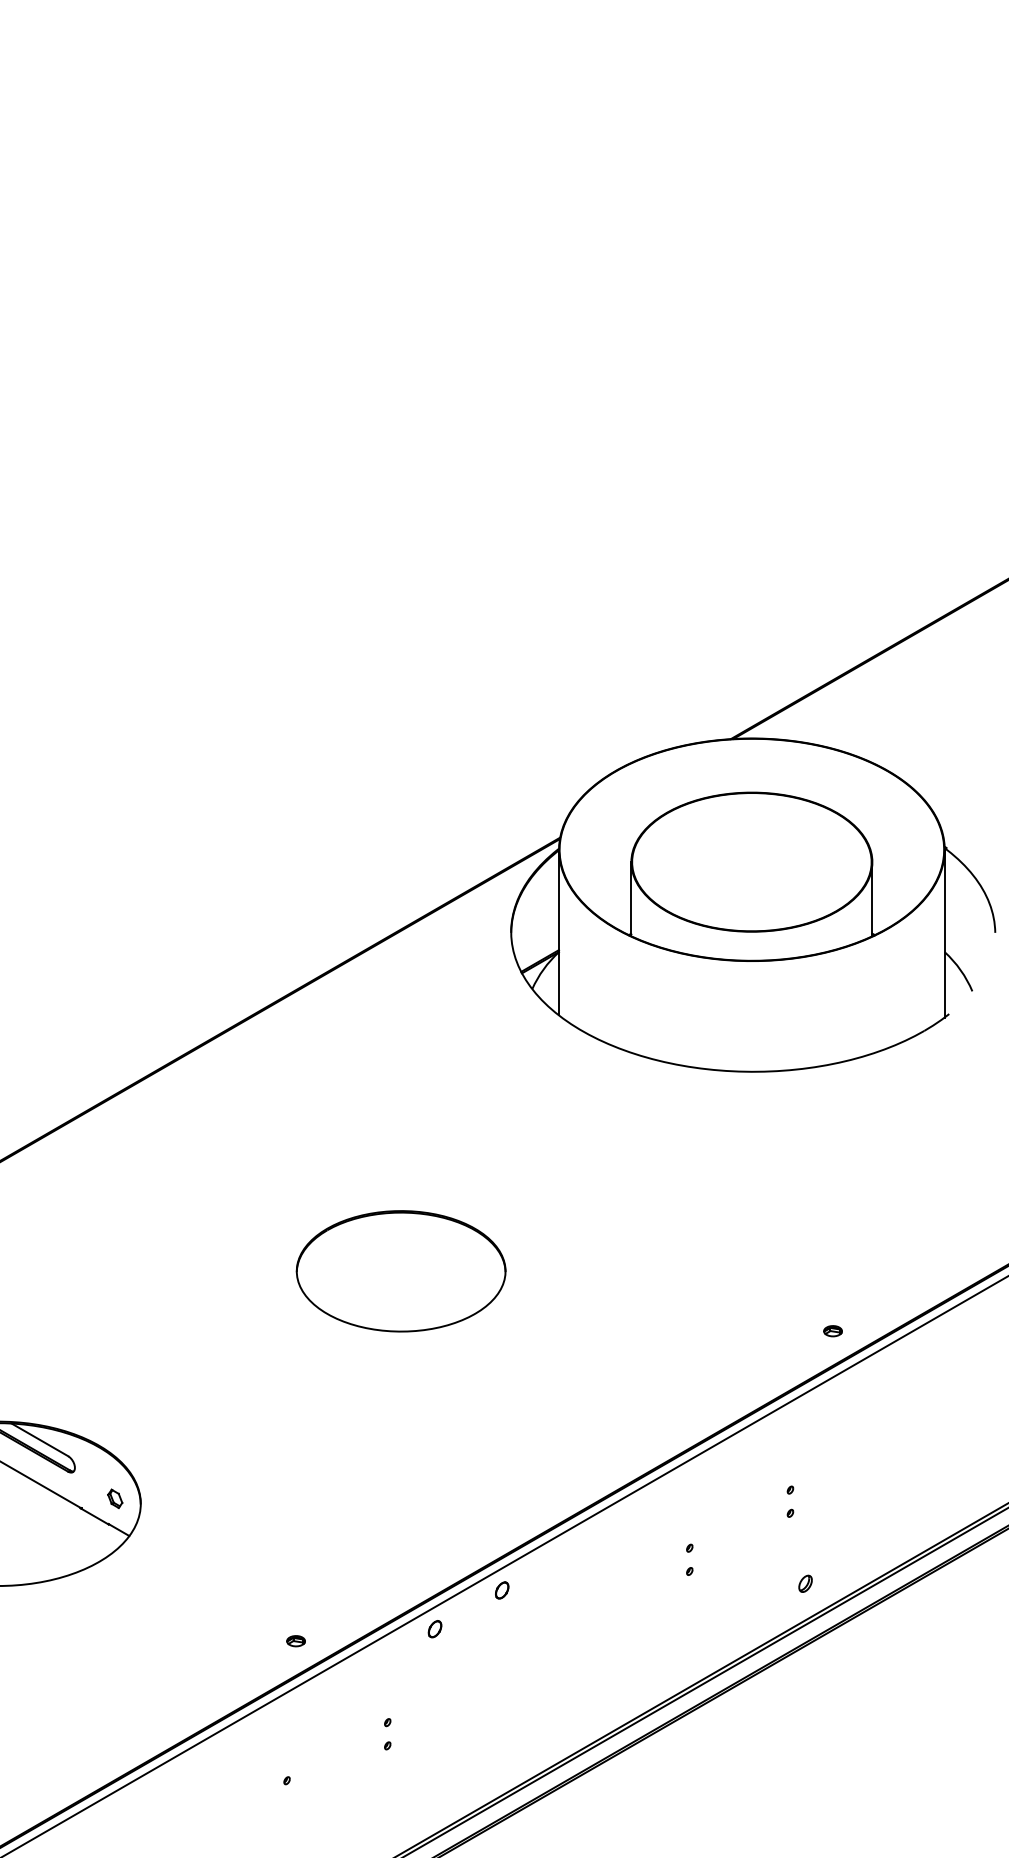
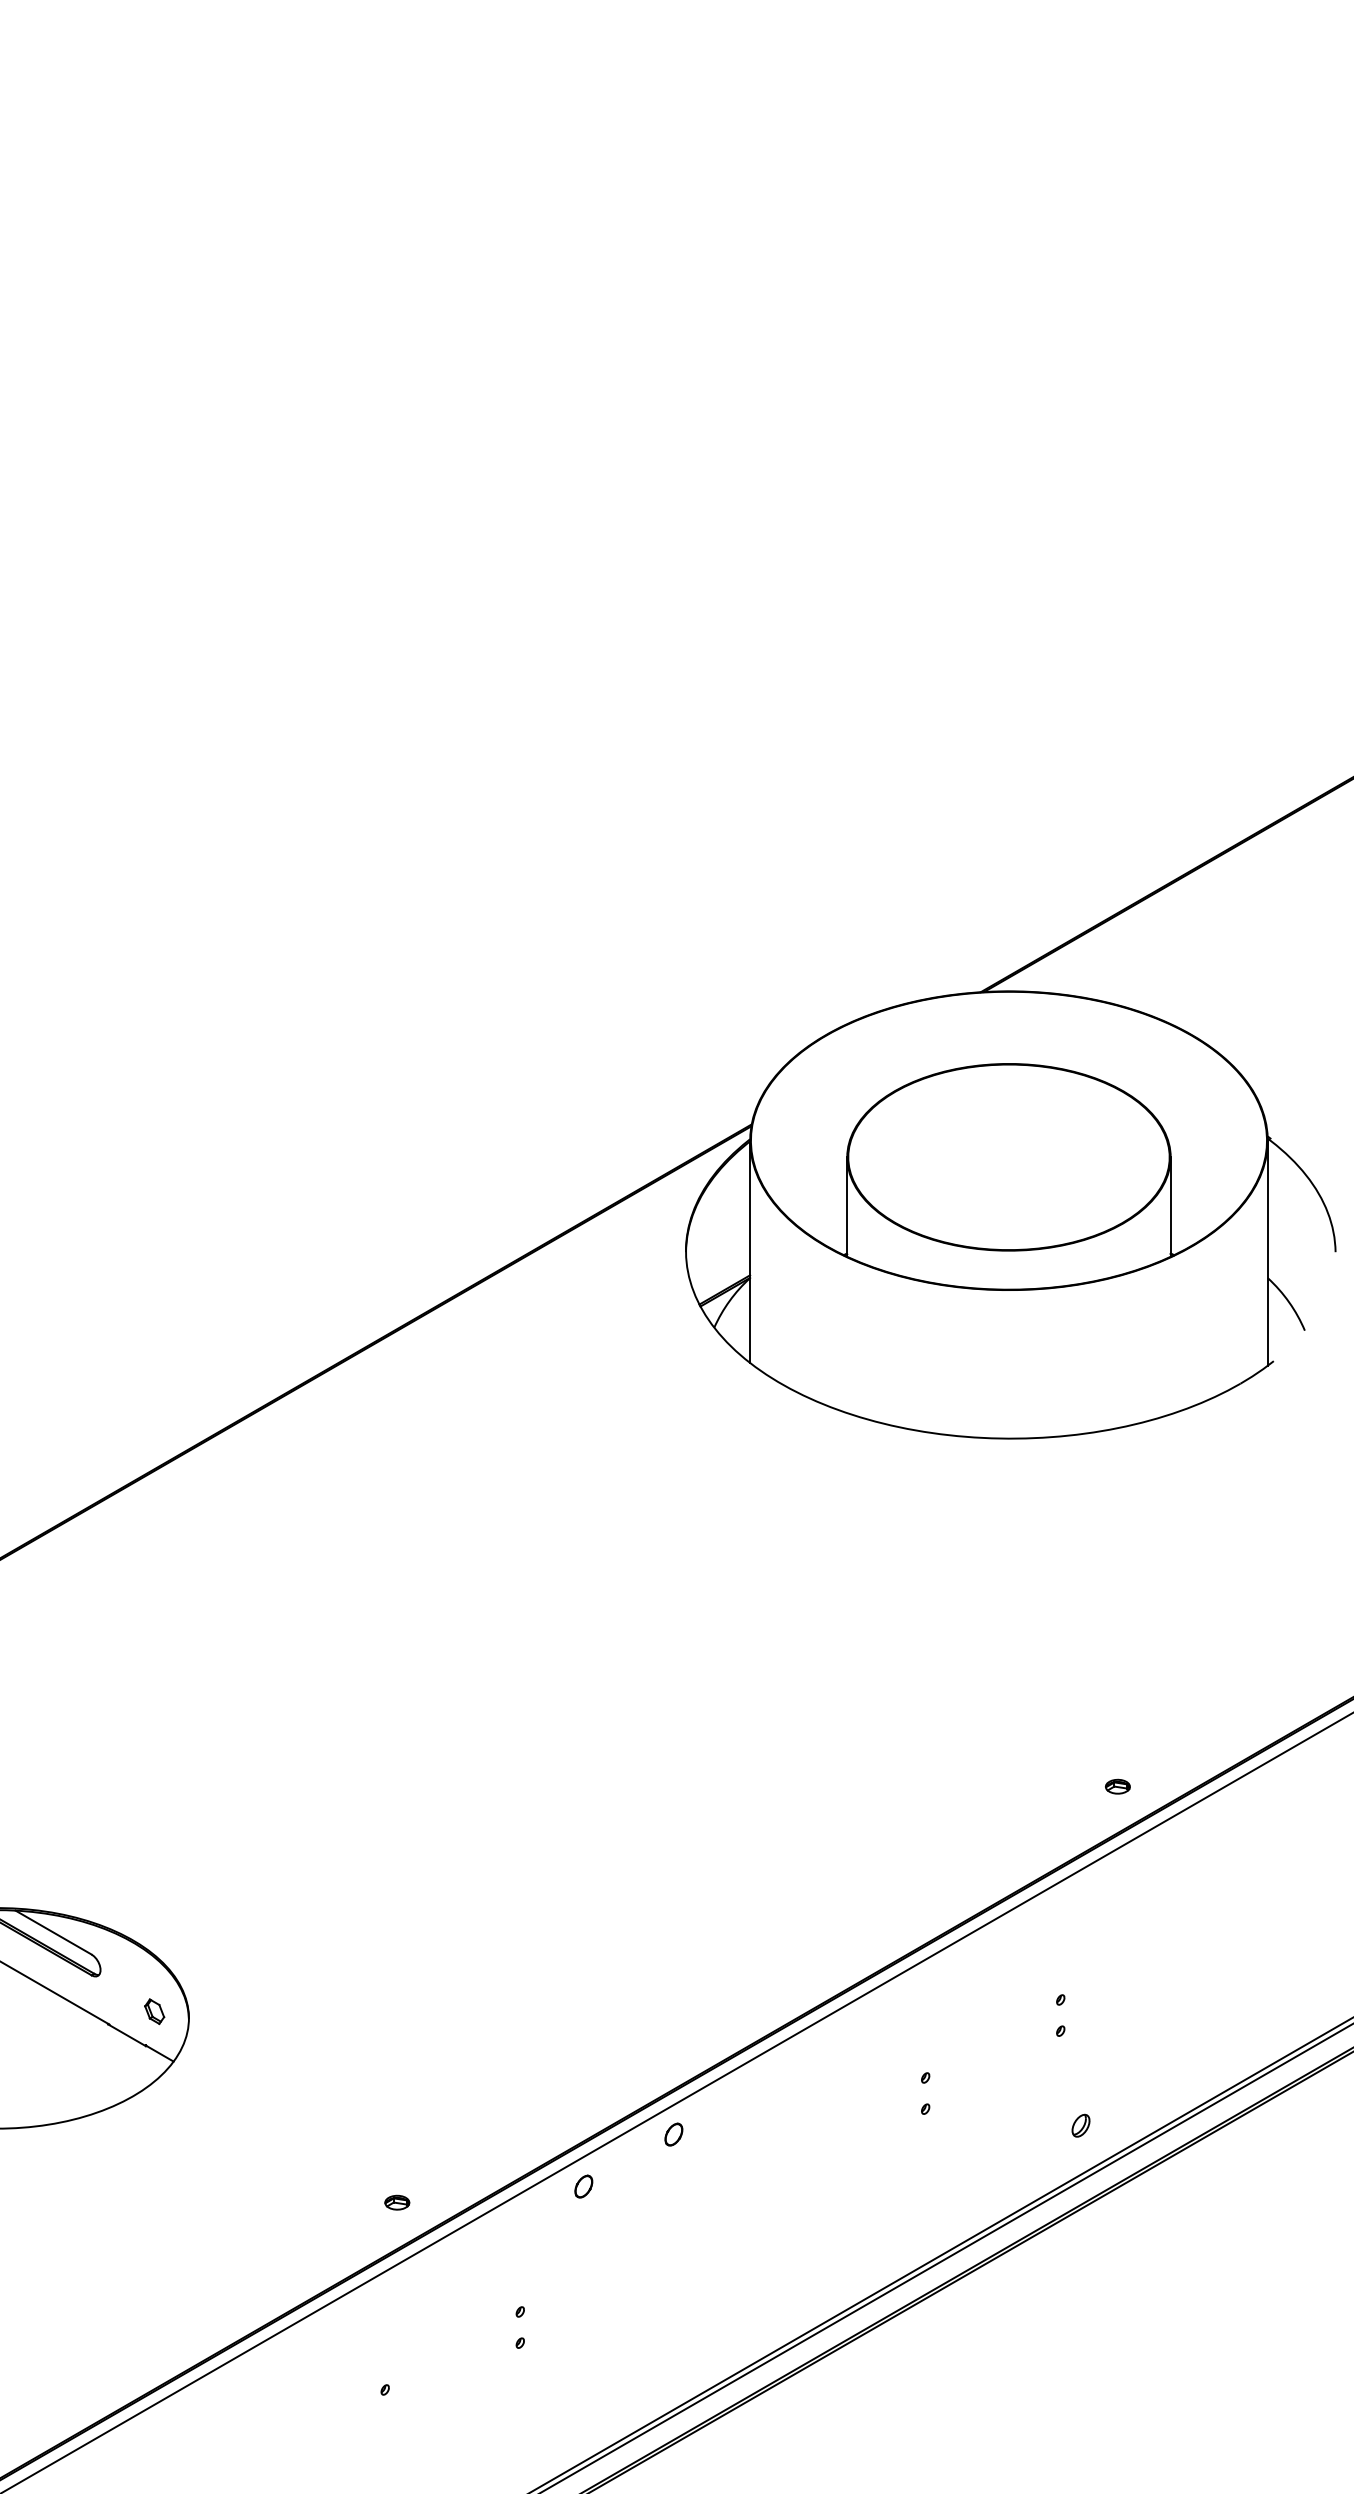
part: (401, 1271) -> (538, 1706), removed

